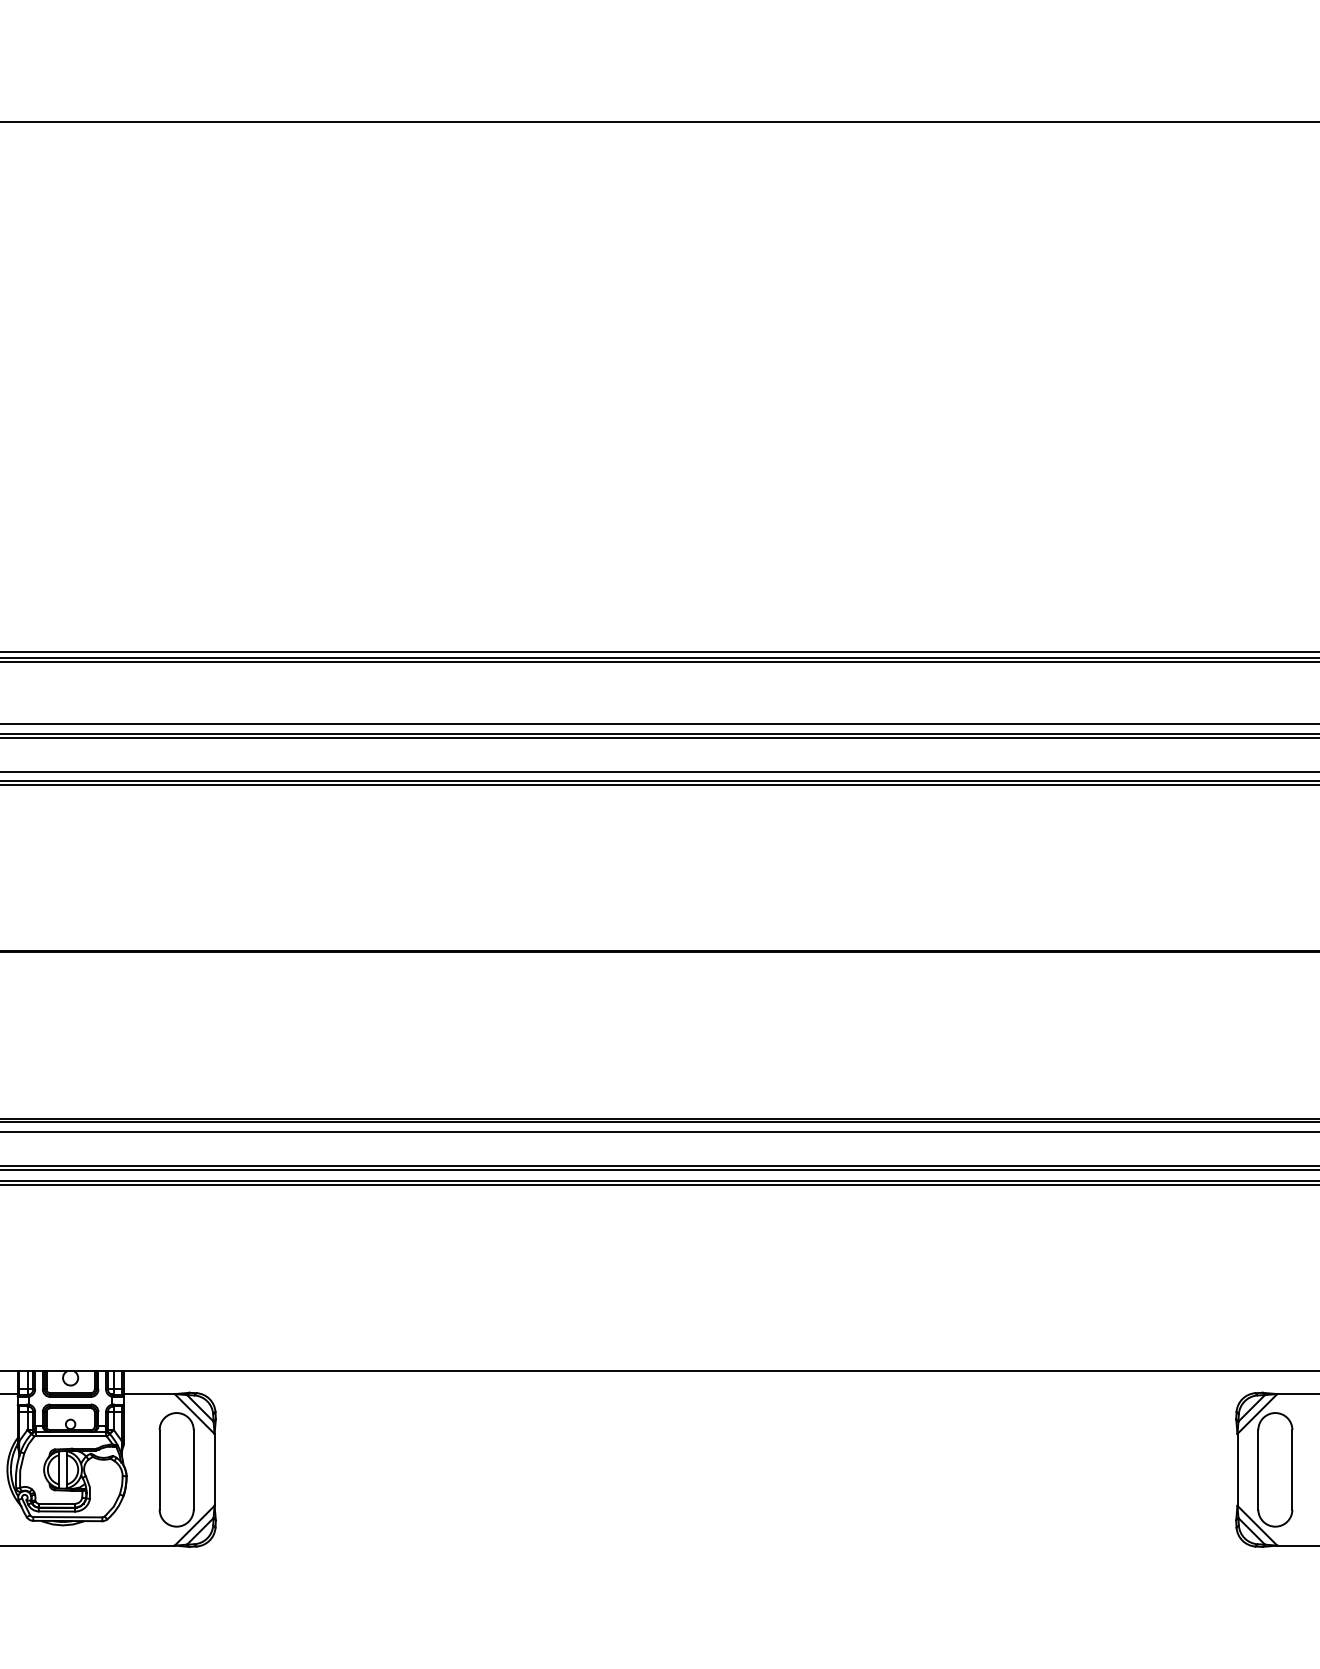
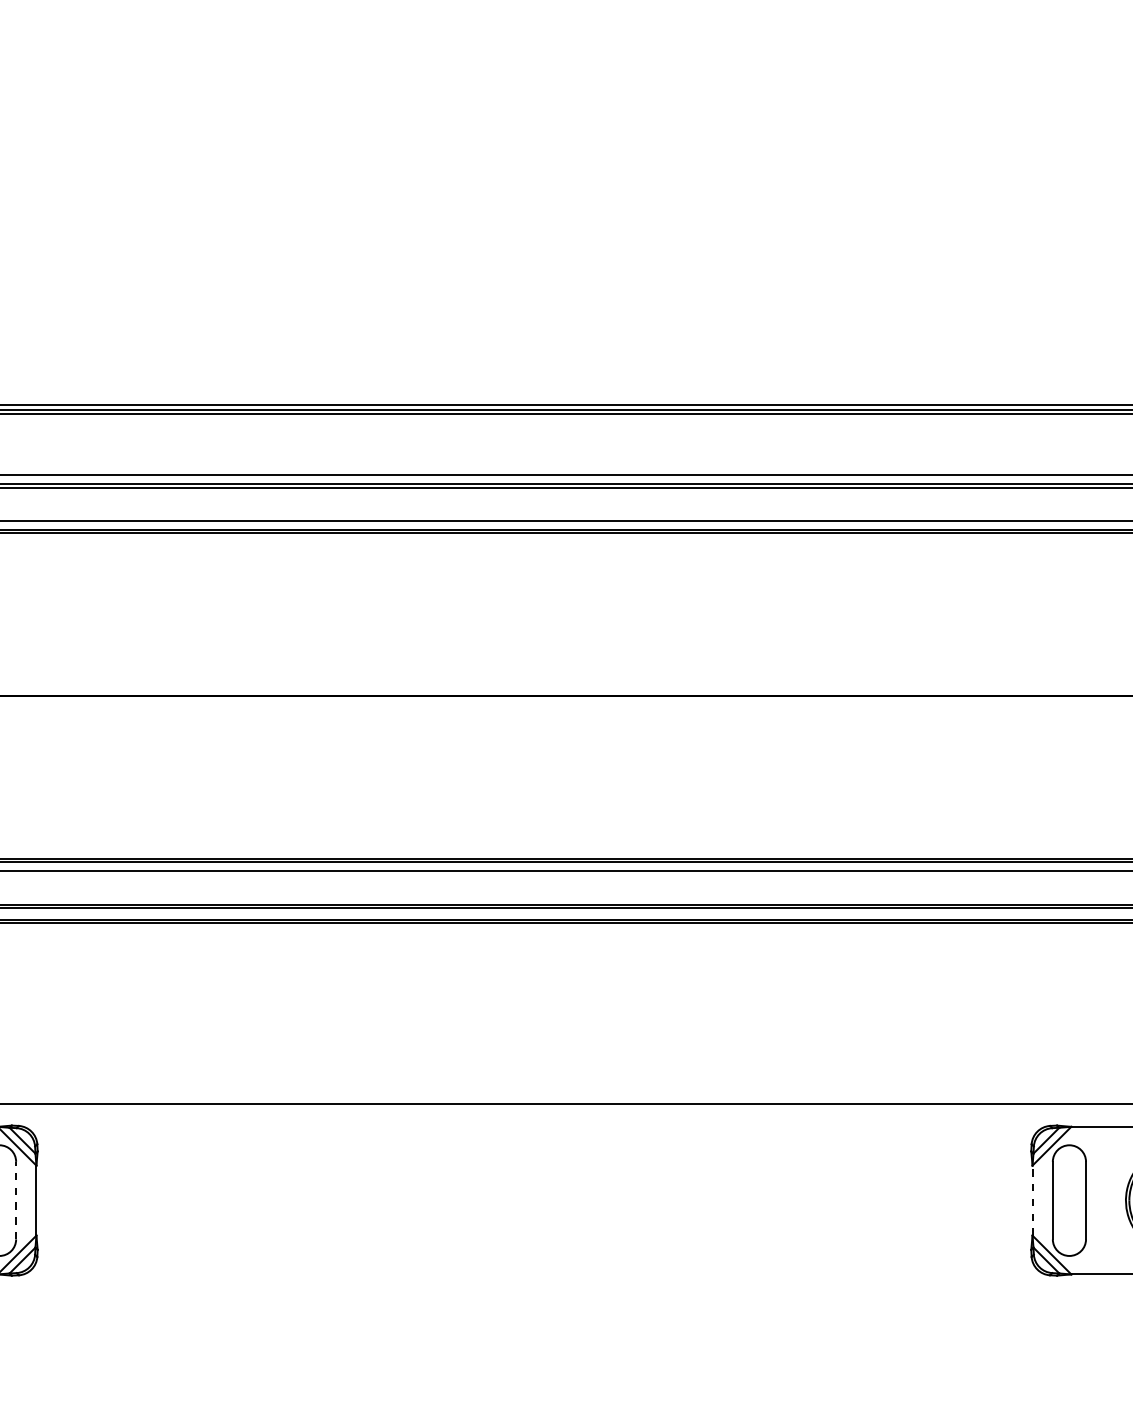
line: (193, 1469) -> (15, 1200), solid -> dashed
line: (1237, 1469) -> (1032, 1200), solid -> dashed

